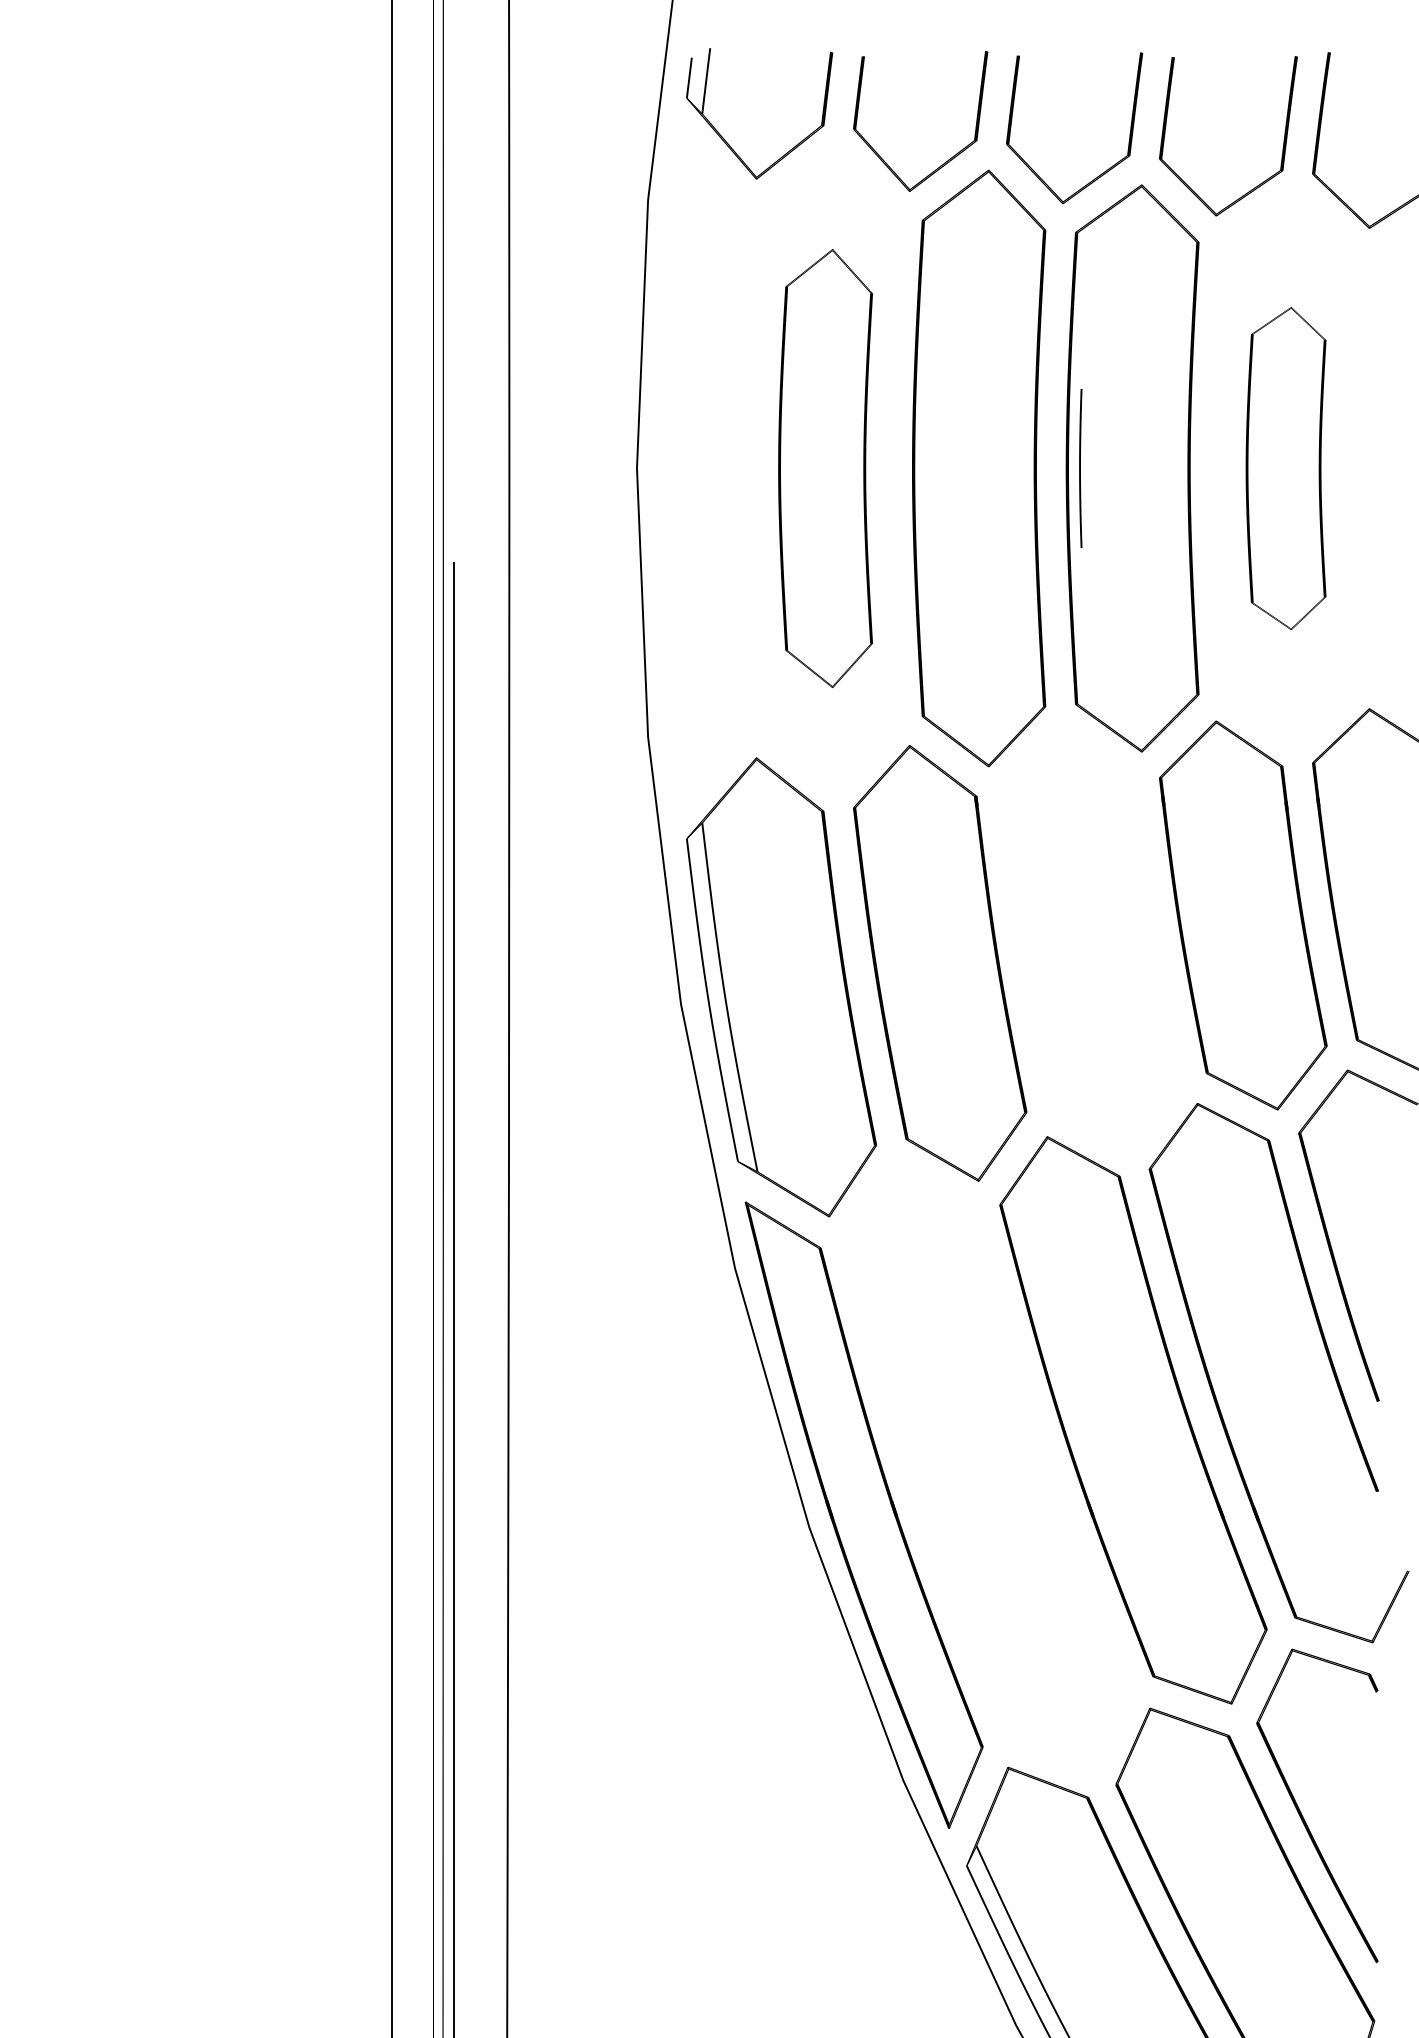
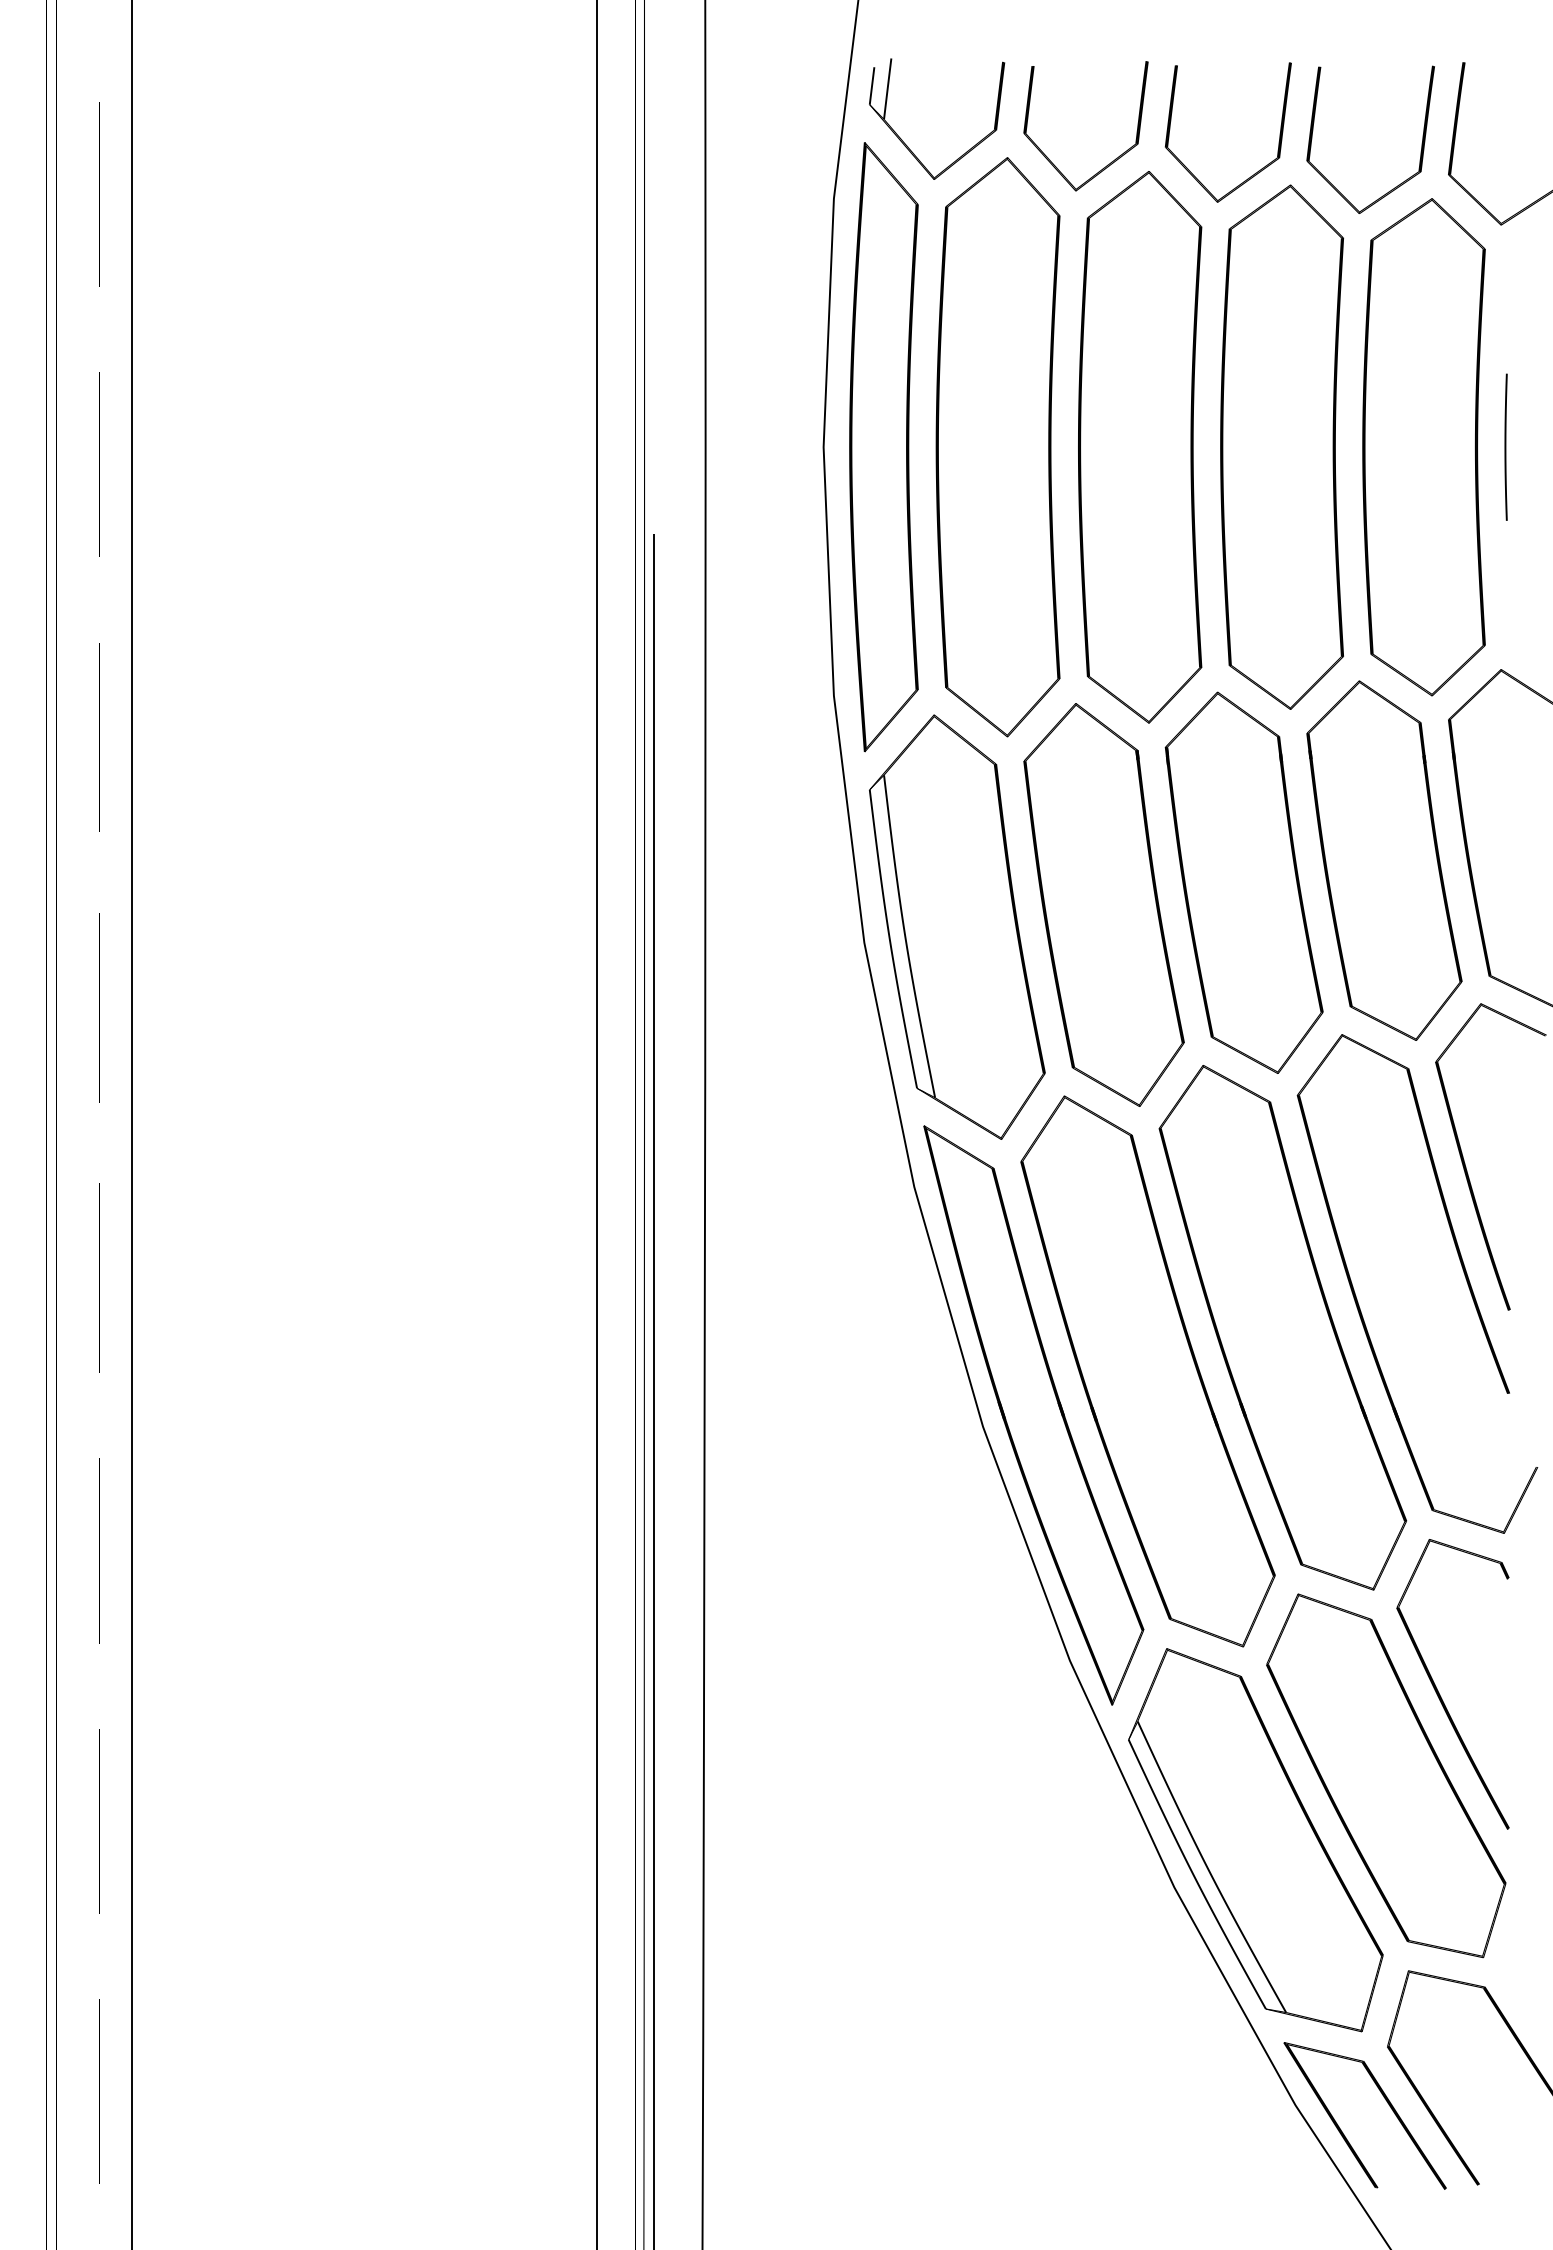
line: (1080, 467) -> (1505, 446), moved
part: (701, 468) -> (883, 447), added
part: (824, 468) -> (997, 447), size x1.43
part: (1285, 468) -> (1423, 447), size x1.67
part: (1090, 939) -> (1243, 882), added
part: (987, 1467) -> (1147, 1371), added

